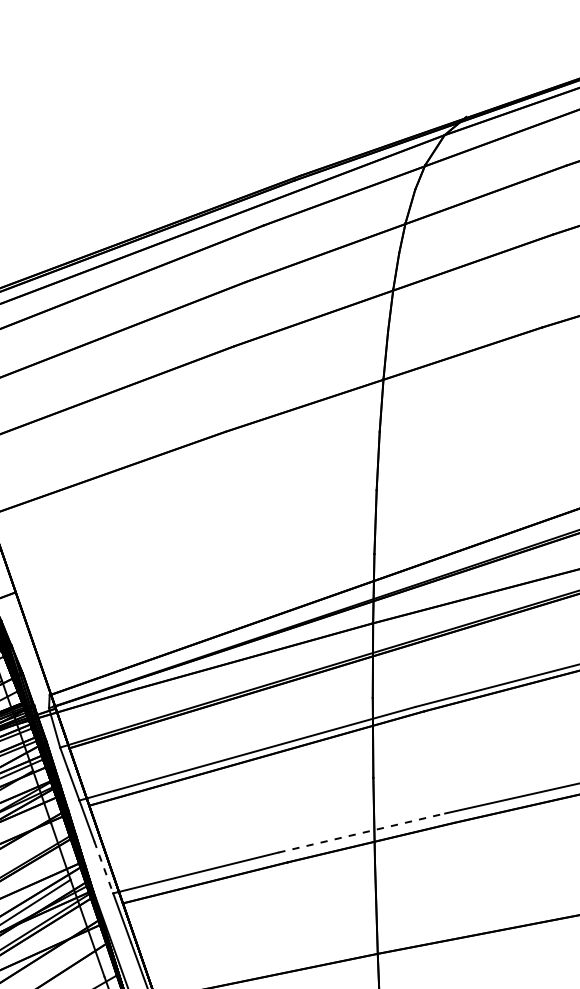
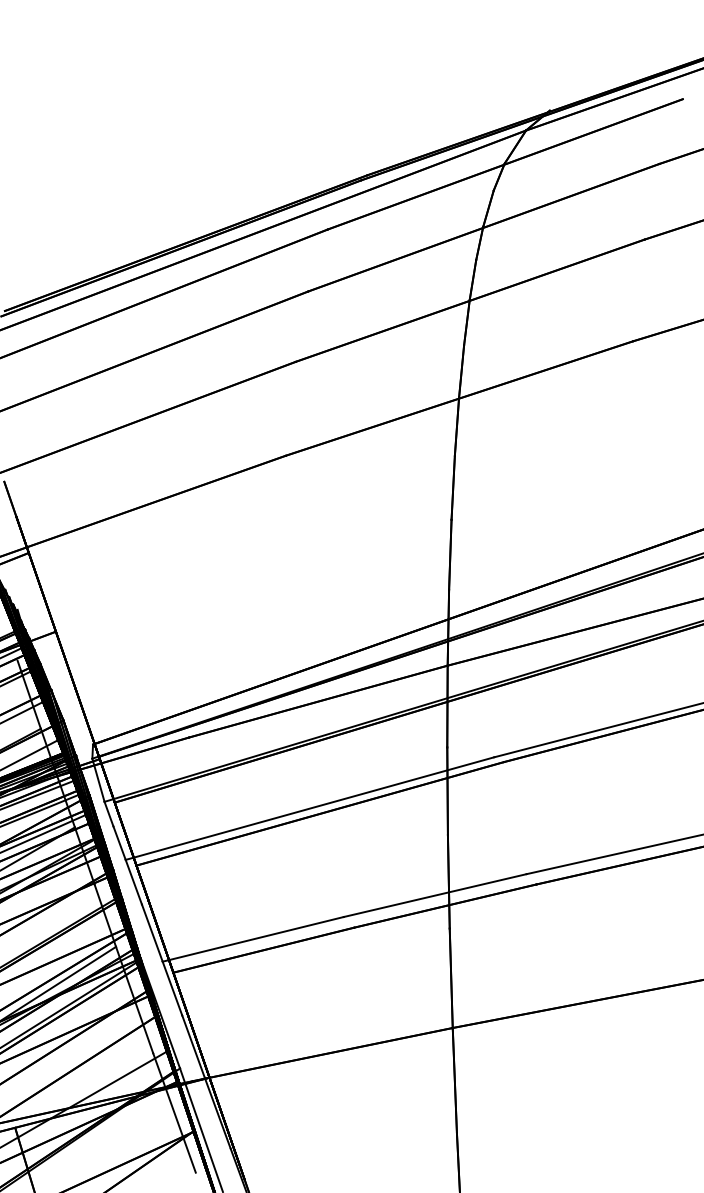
line: (362, 832) -> (435, 895), dashed -> solid
line: (103, 867) -> (152, 933), dashed -> solid

